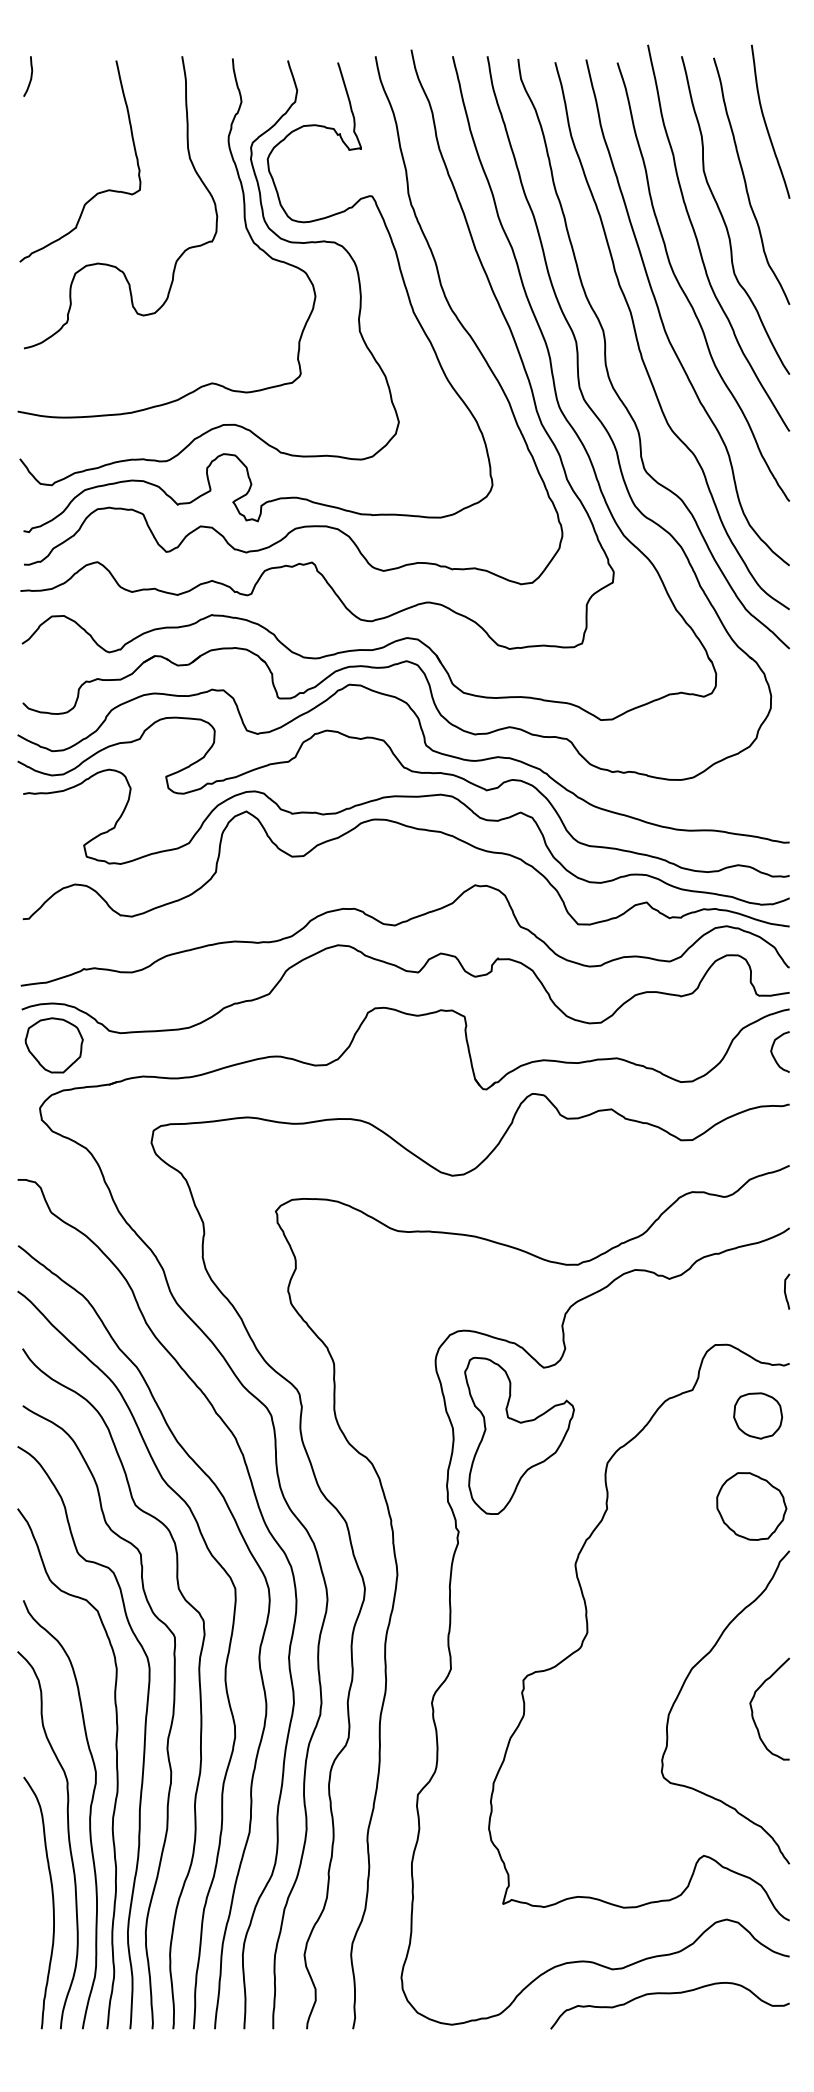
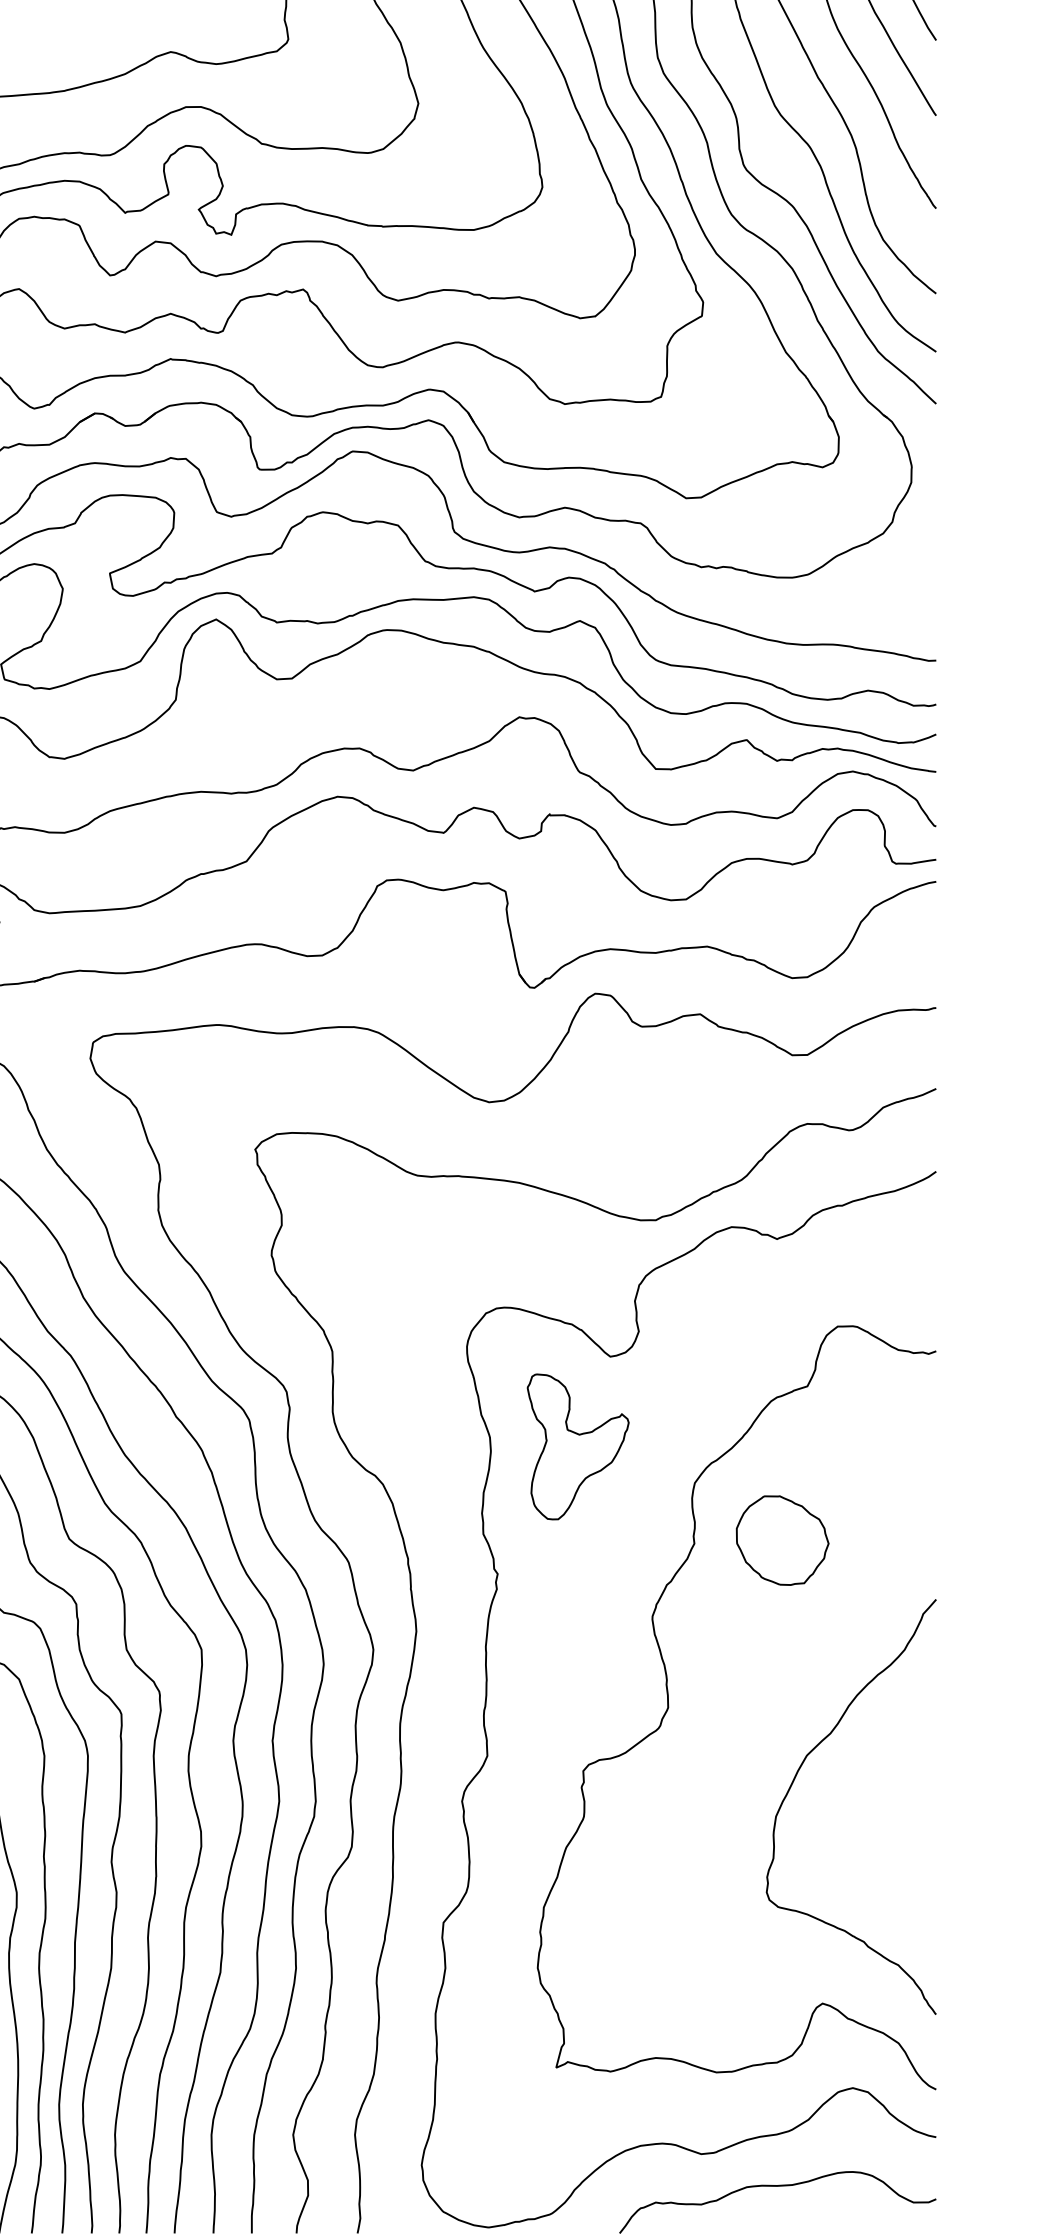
curve: (773, 1054) -> (914, 941), removed
curve: (785, 1291) -> (930, 1255), removed
part: (758, 1415) -> (894, 1420), removed
part: (519, 1435) -> (578, 1446), size x0.7
part: (751, 1506) -> (782, 1540), moved
curve: (753, 1711) -> (888, 1812), removed

